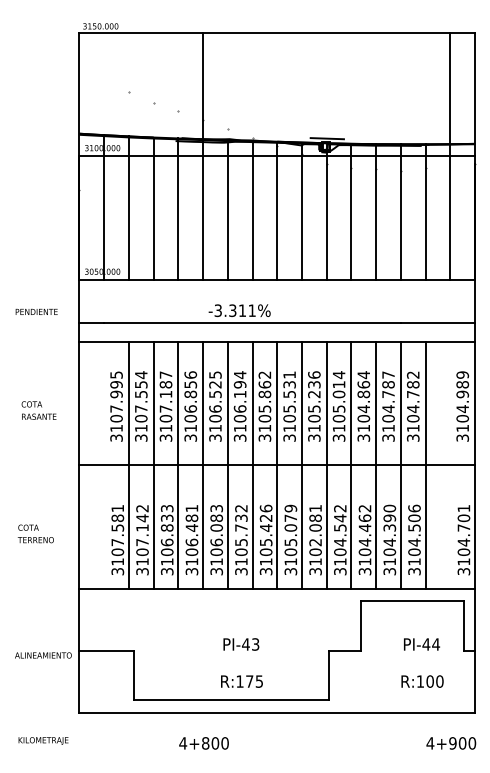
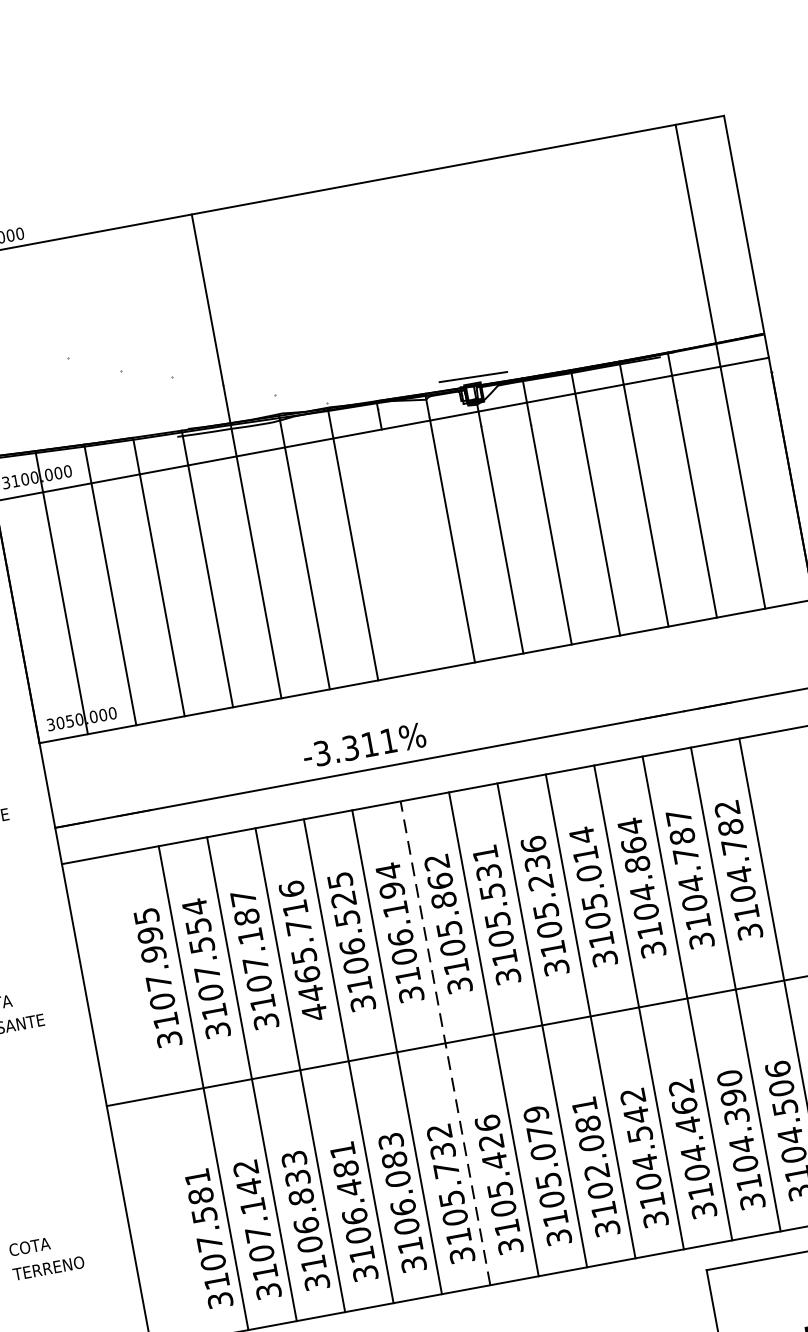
line: (277, 217) -> (404, 549), removed
text: (190, 411) -> (304, 960), 3106.856 -> 4465.716
line: (252, 465) -> (445, 1043), solid -> dashed

